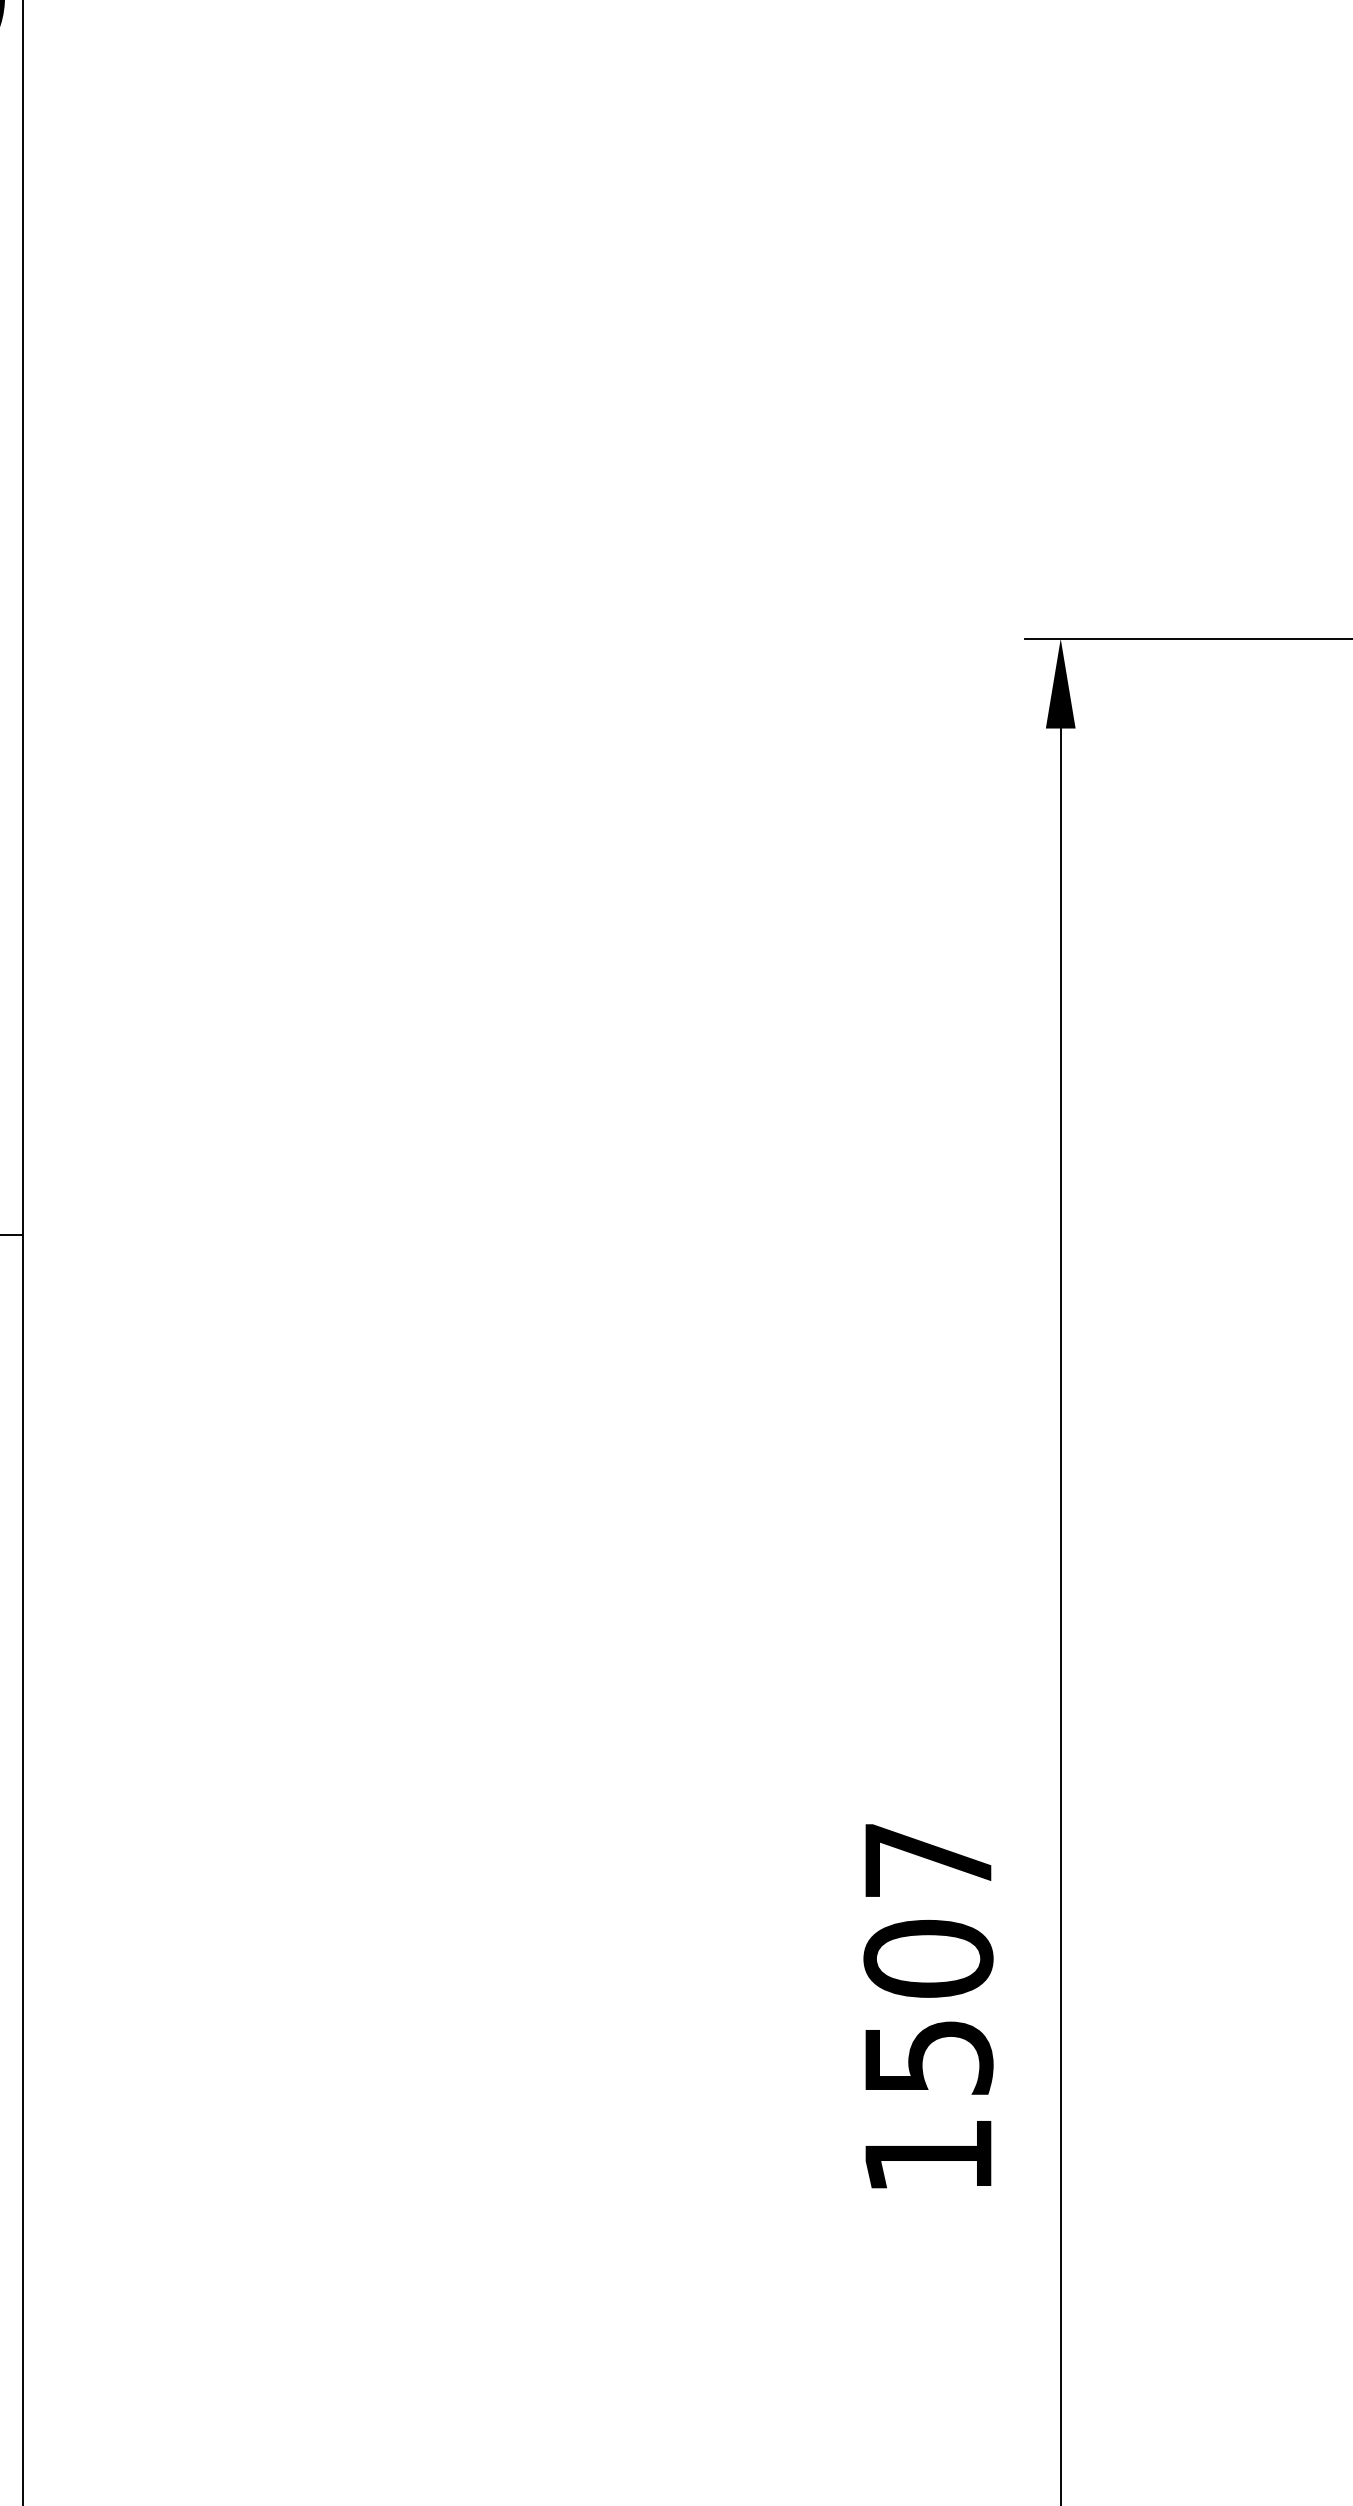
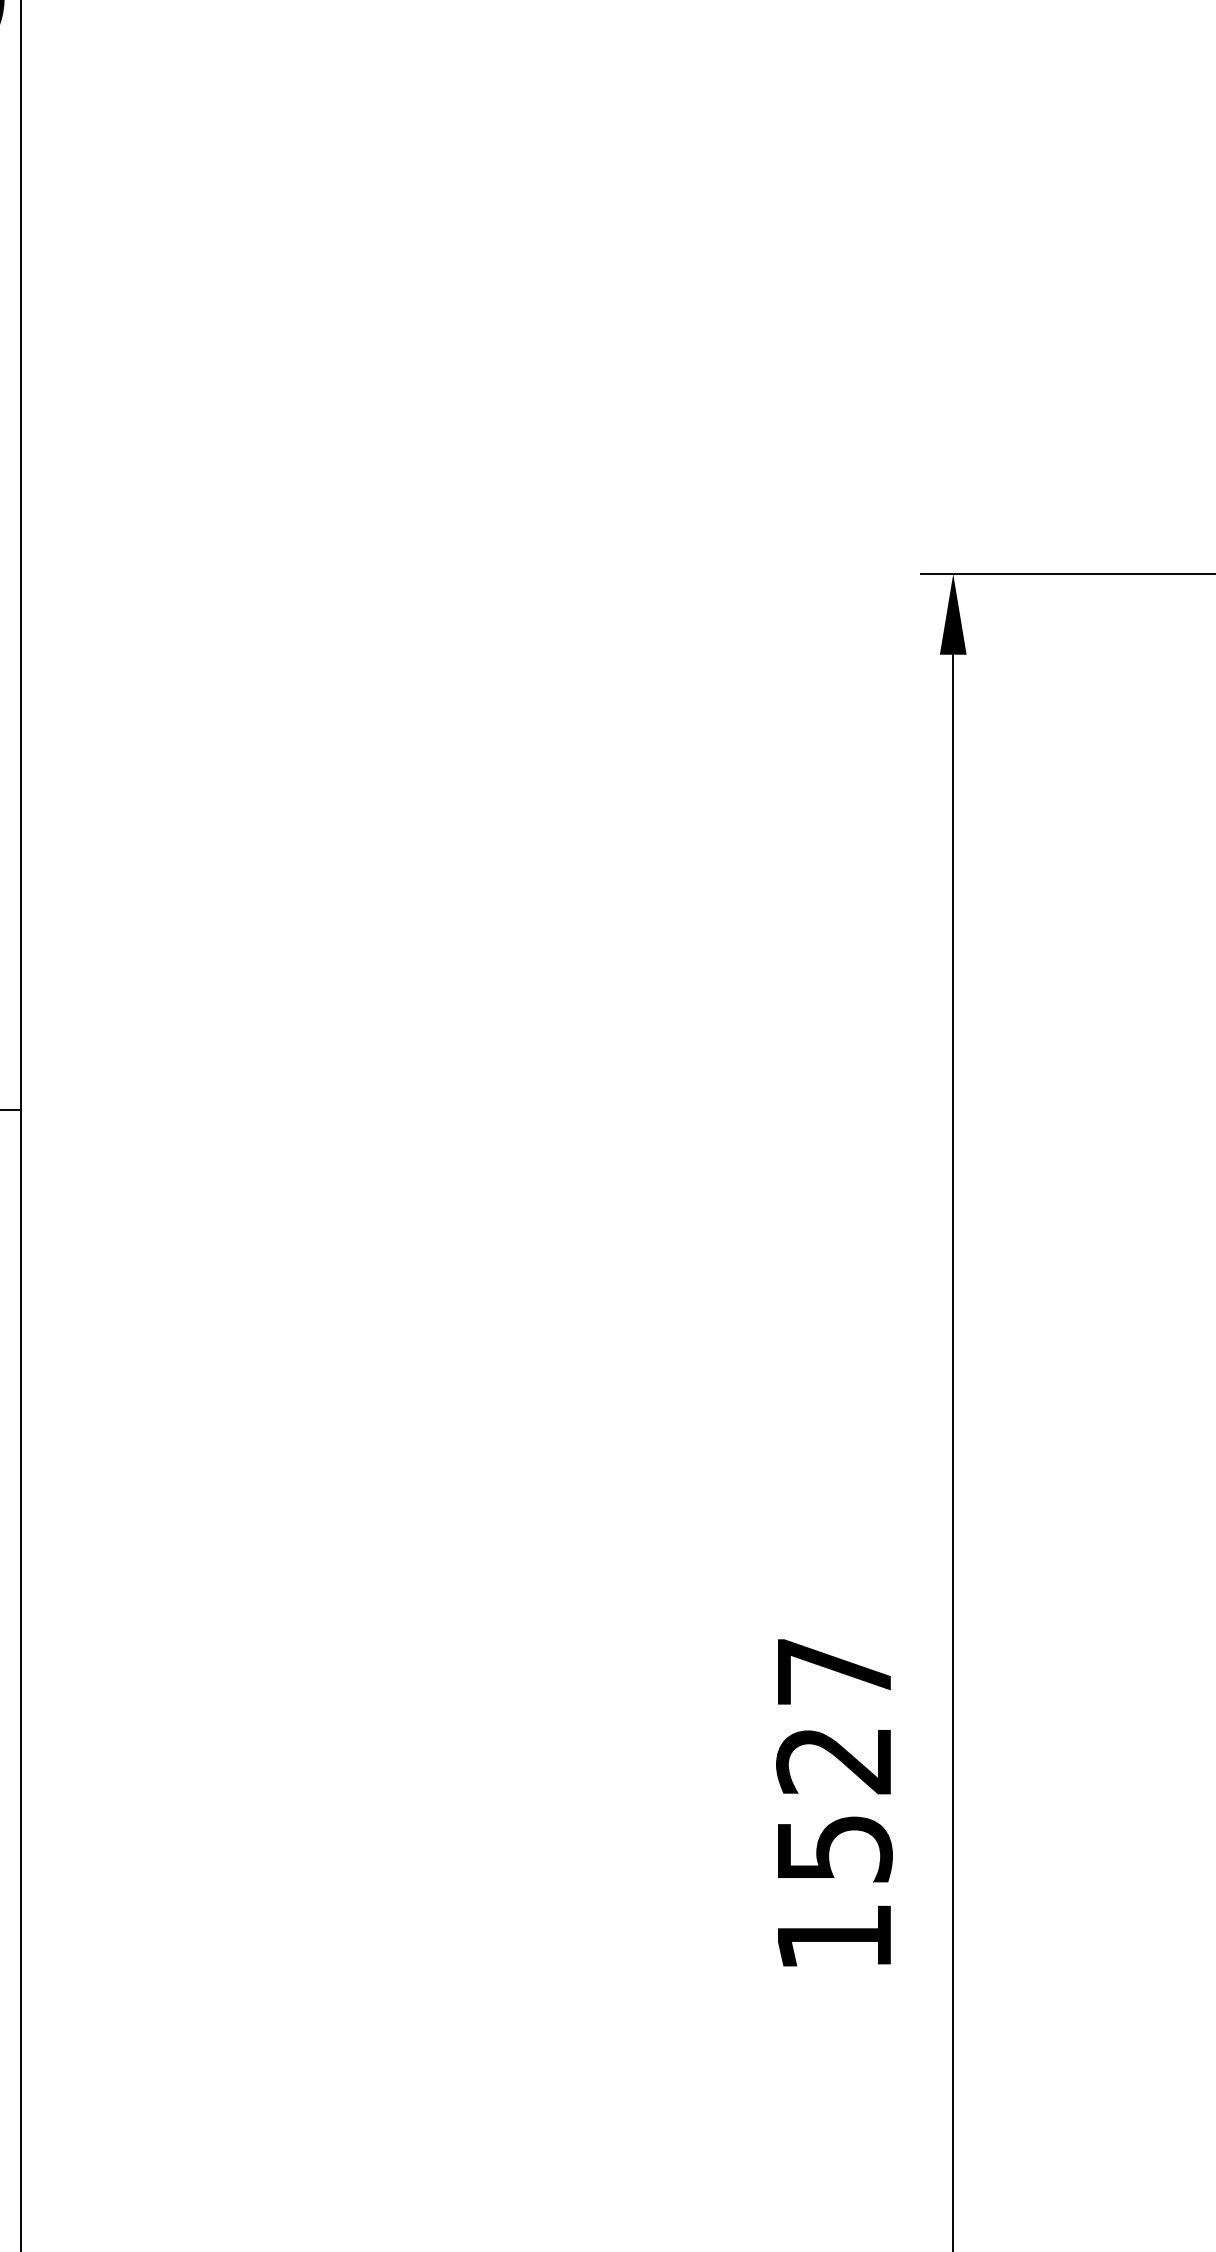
text: (928, 1959) -> (834, 1760), 1507 -> 1527

